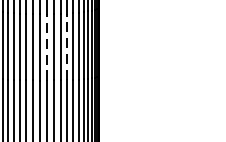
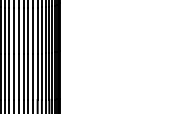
line: (66, 46) -> (37, 30), dashed -> solid
line: (46, 48) -> (23, 31), dashed -> solid

